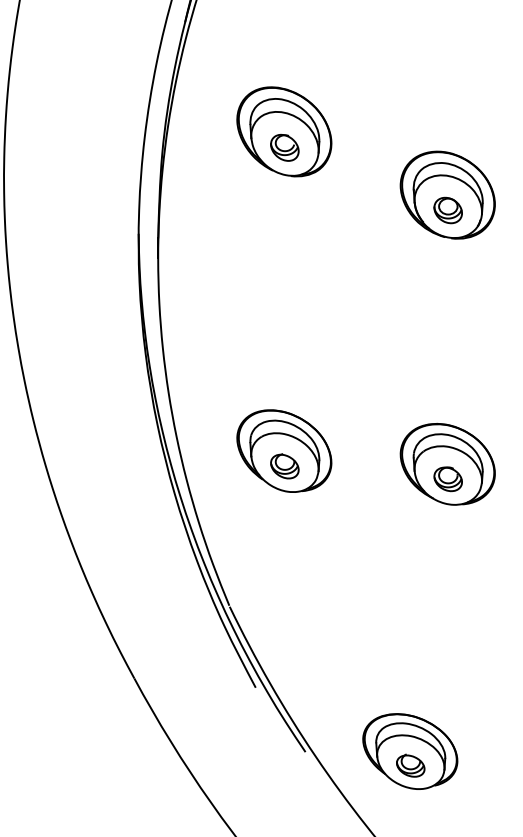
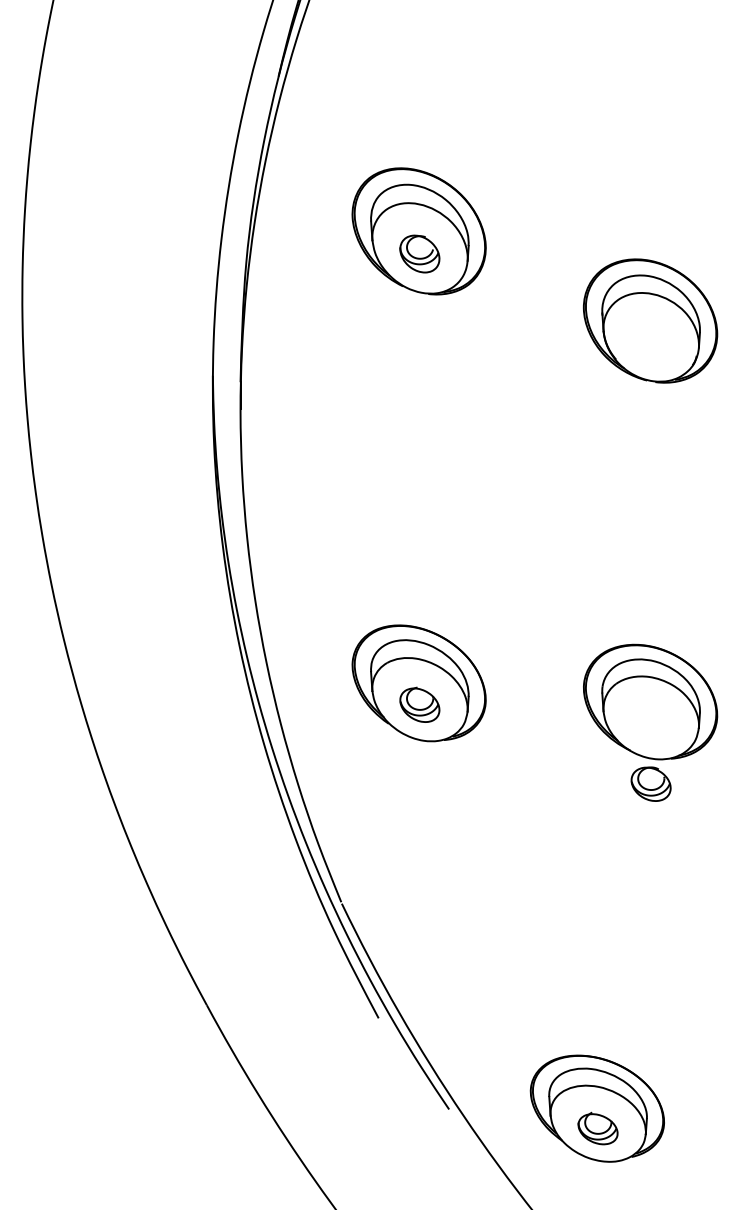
part: (447, 210) -> (650, 342), removed
part: (447, 478) -> (650, 783), moved

